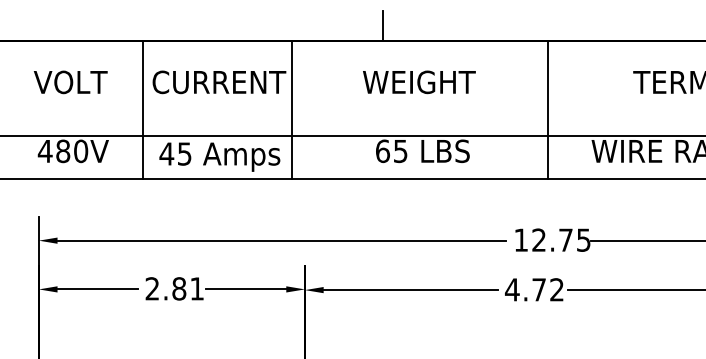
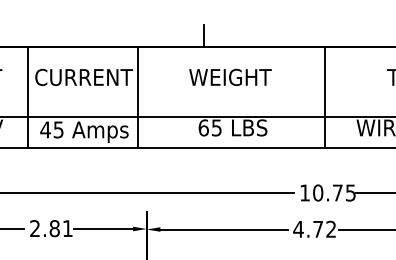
text: (539, 239) -> (318, 192), 12.75 -> 10.75

